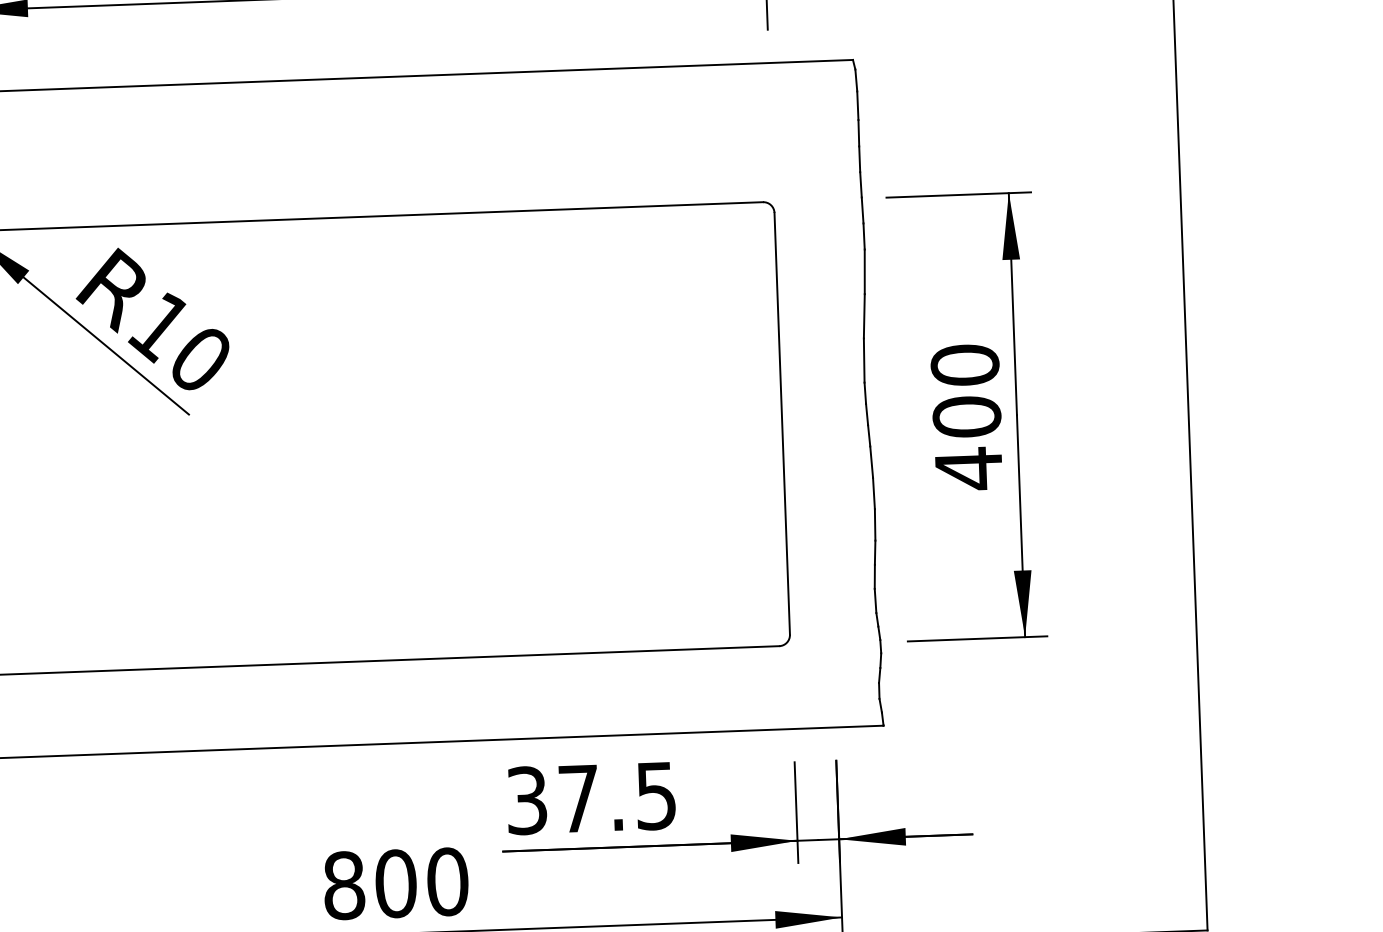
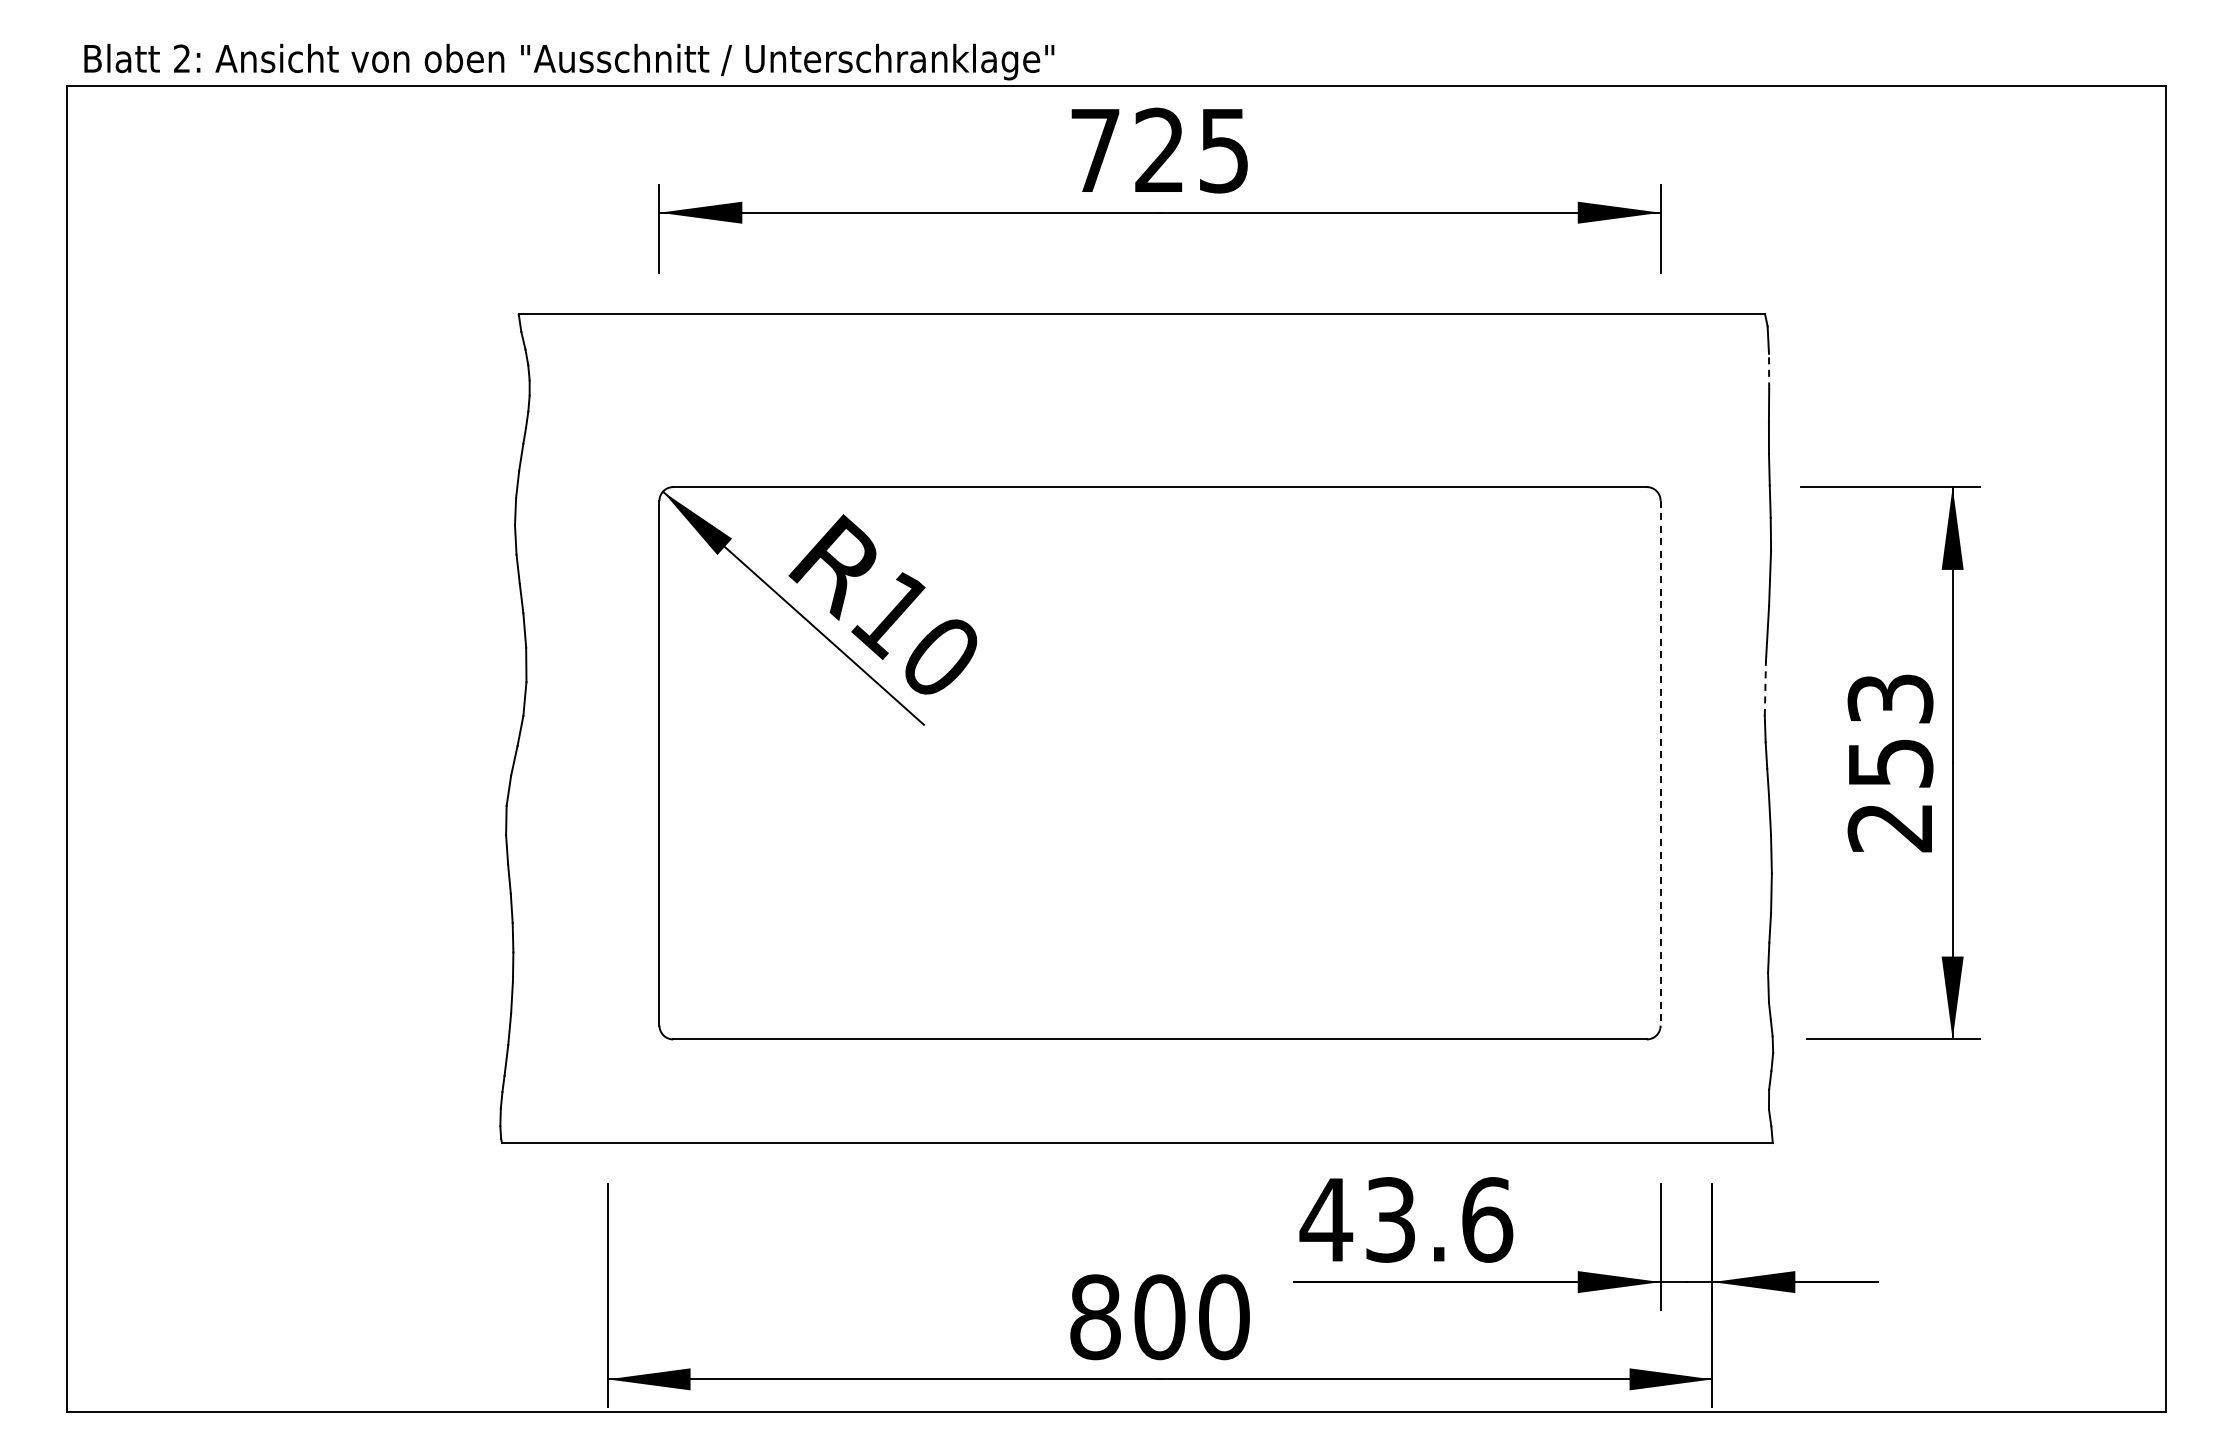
line: (858, 105) -> (1769, 371), solid -> dashed
line: (864, 359) -> (1765, 687), solid -> dashed
text: (966, 417) -> (1890, 763), 400 -> 253
line: (782, 423) -> (1660, 763), solid -> dashed
text: (591, 797) -> (1406, 1219), 37.5 -> 43.6

